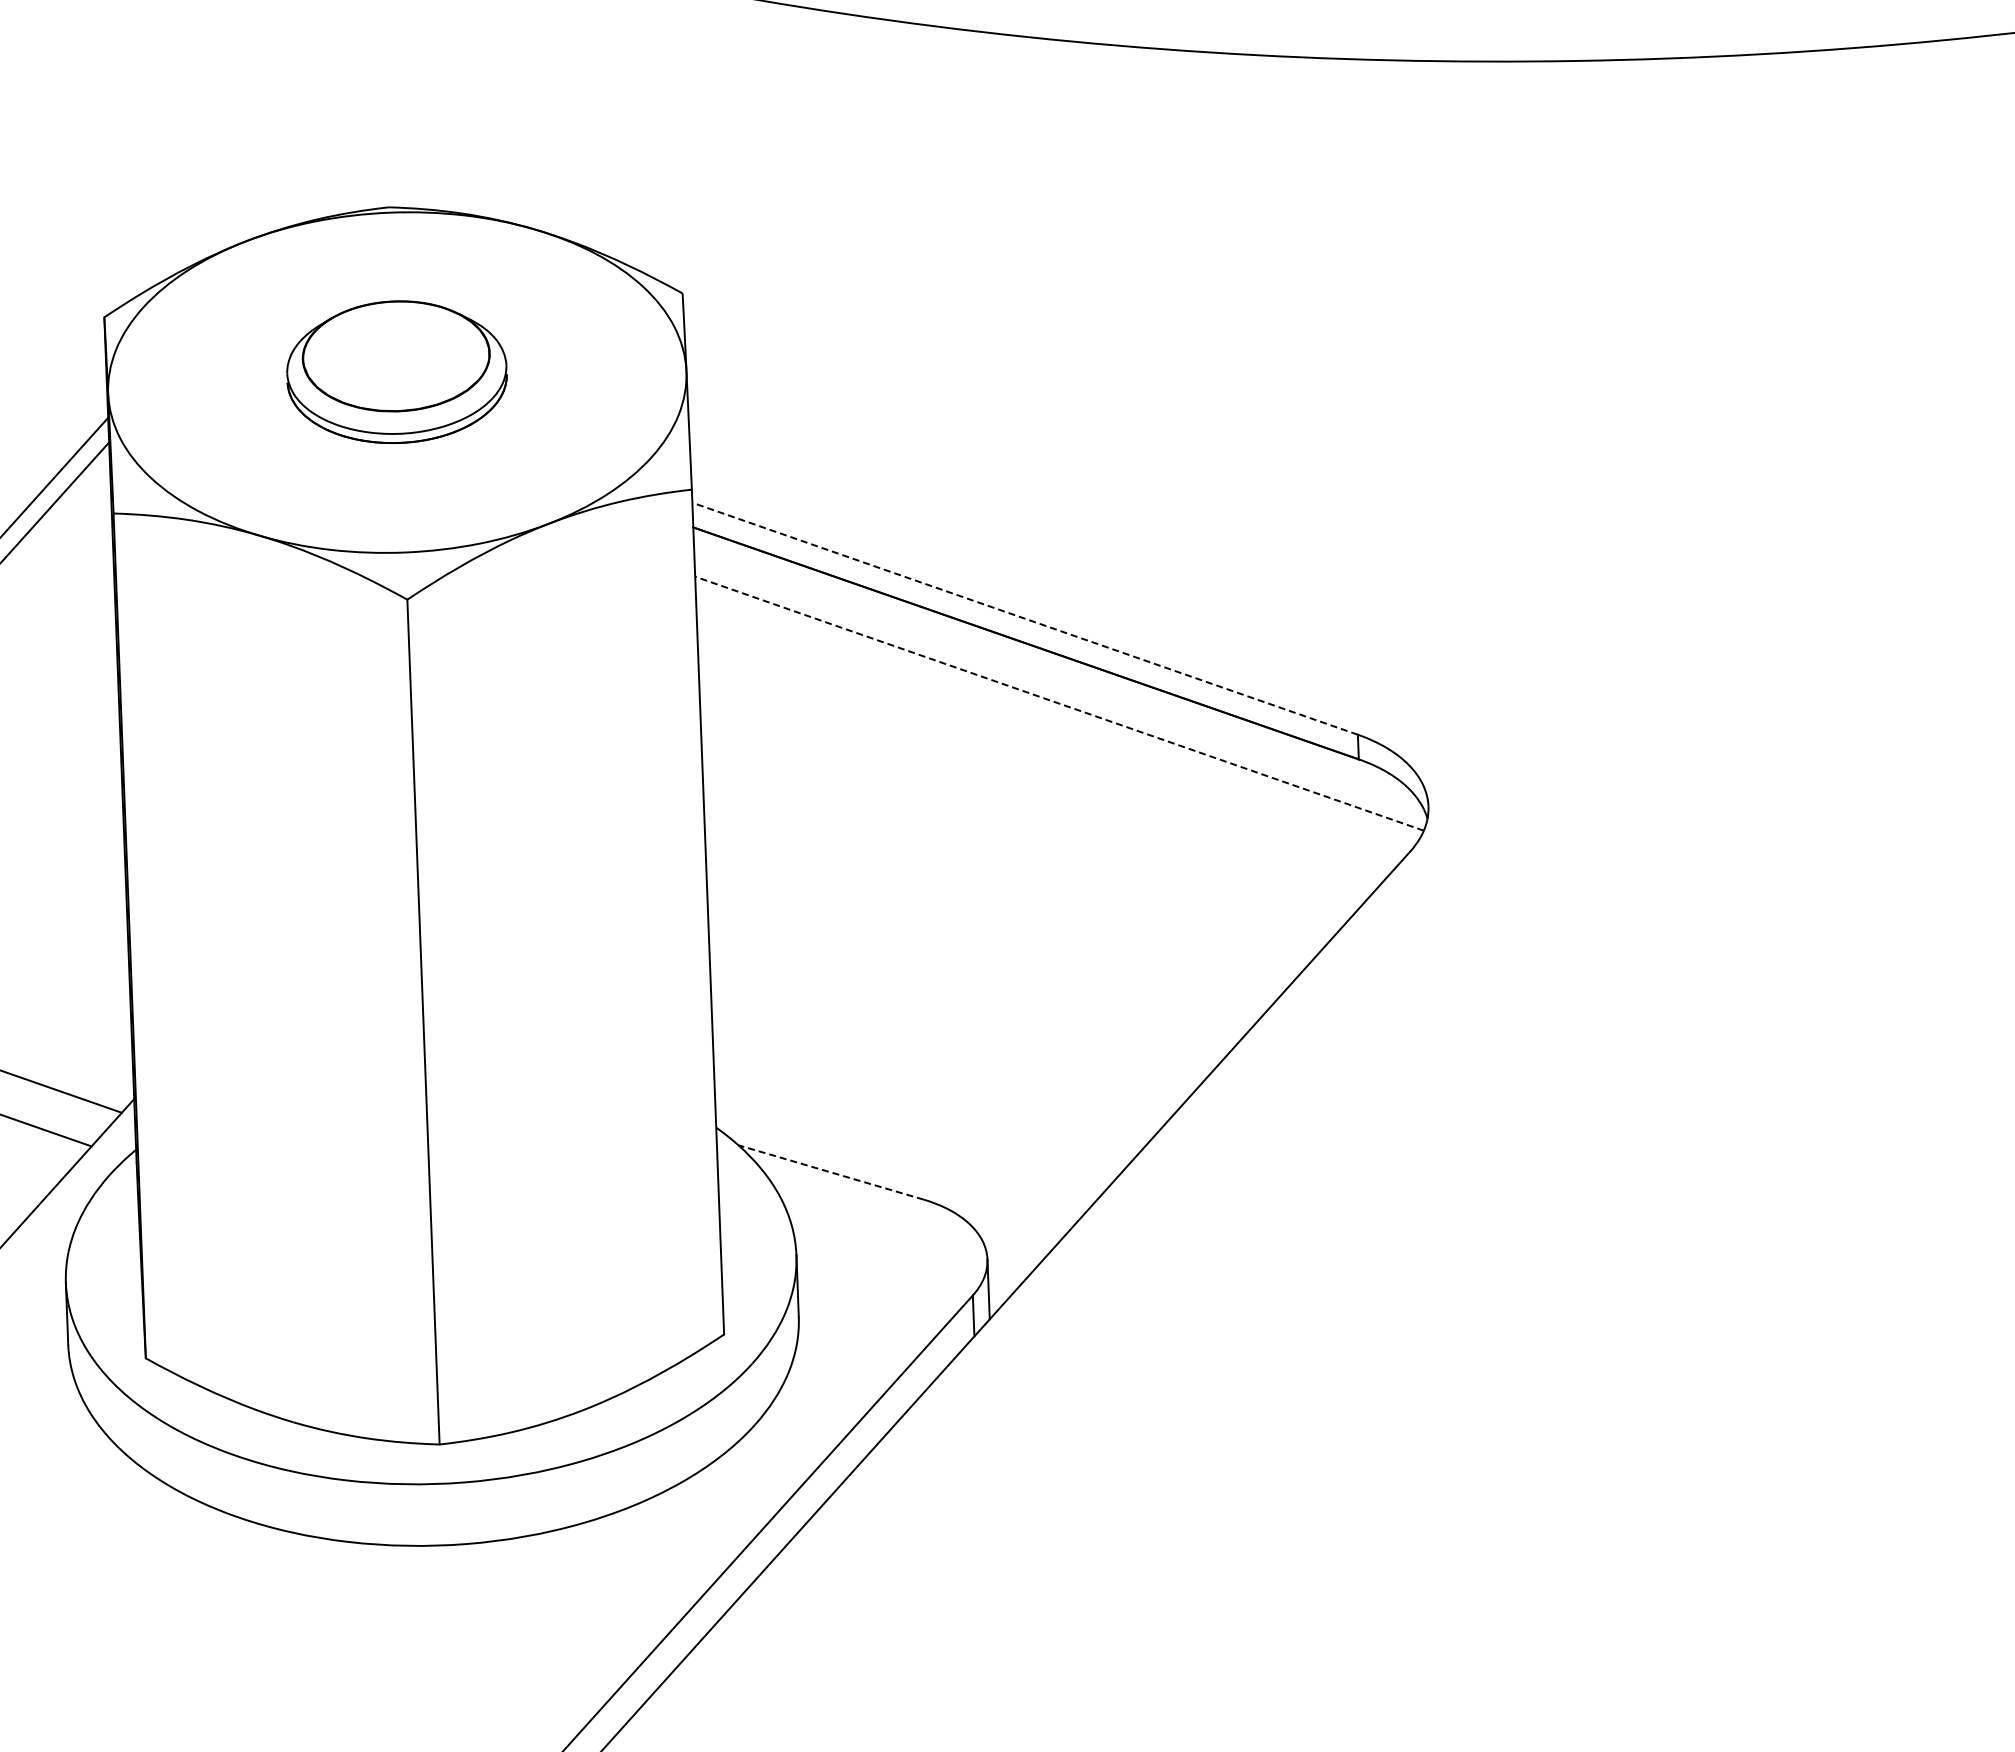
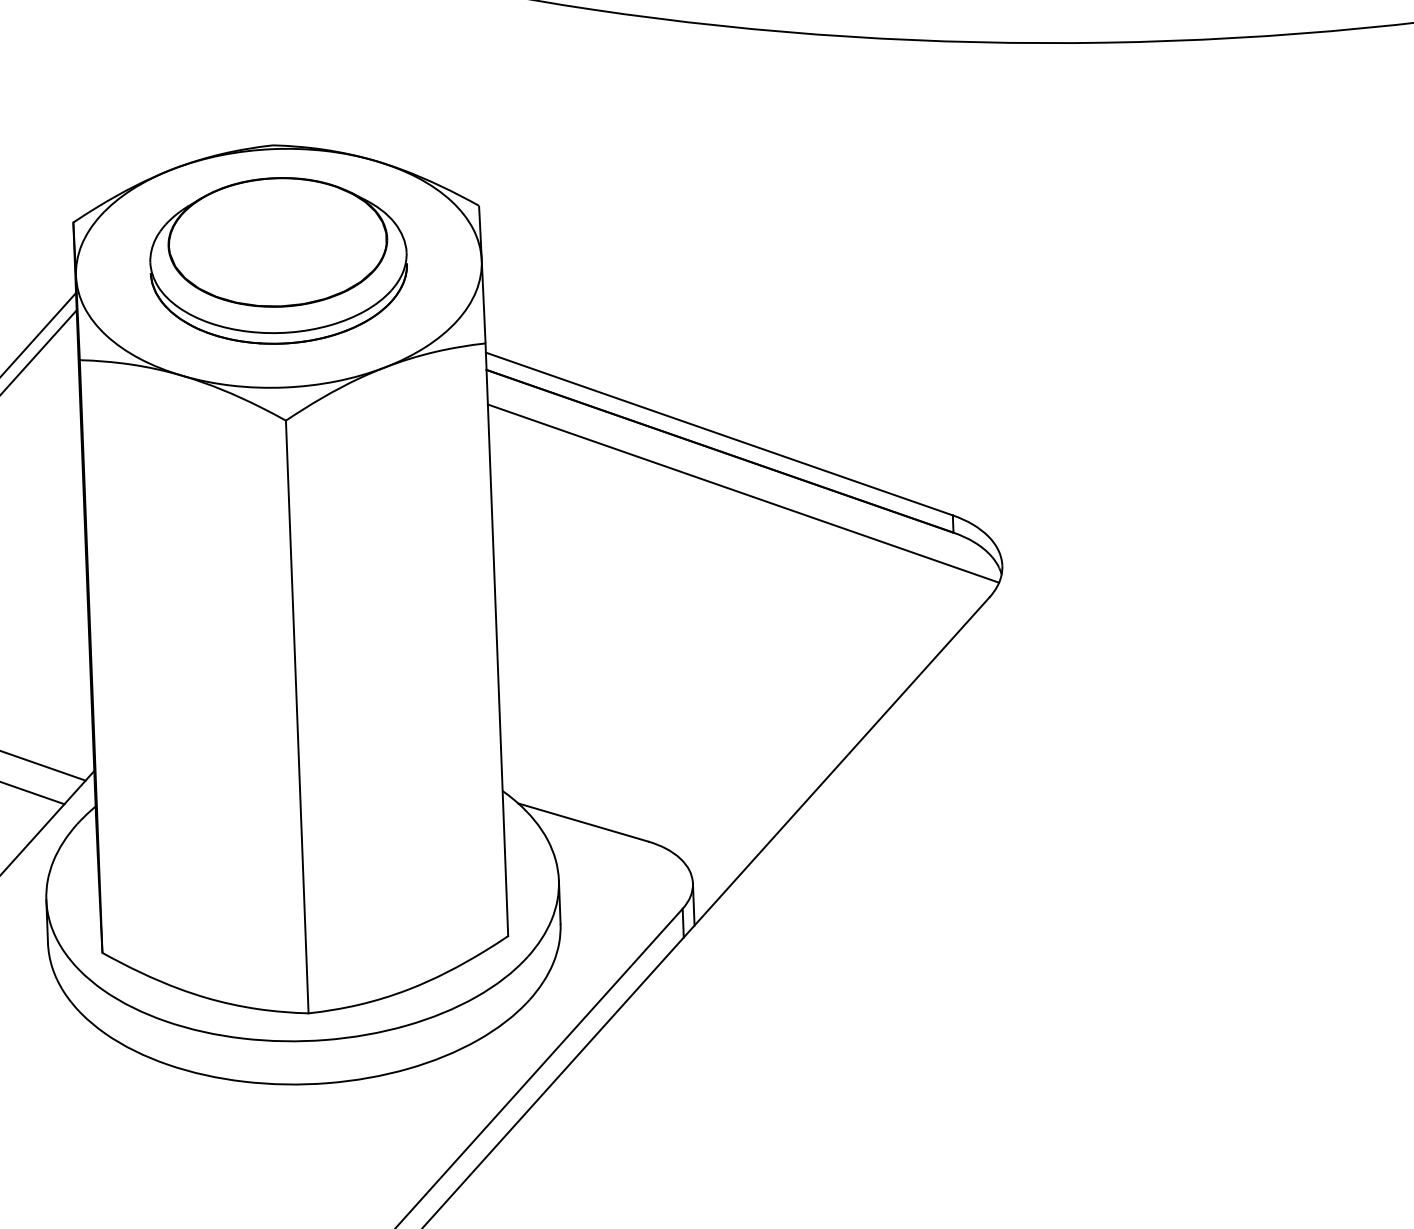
part: (396, 372) -> (278, 261), size x1.67
line: (1024, 618) -> (718, 433), dashed -> solid
line: (1059, 703) -> (743, 493), dashed -> solid
line: (830, 1172) -> (582, 822), dashed -> solid

